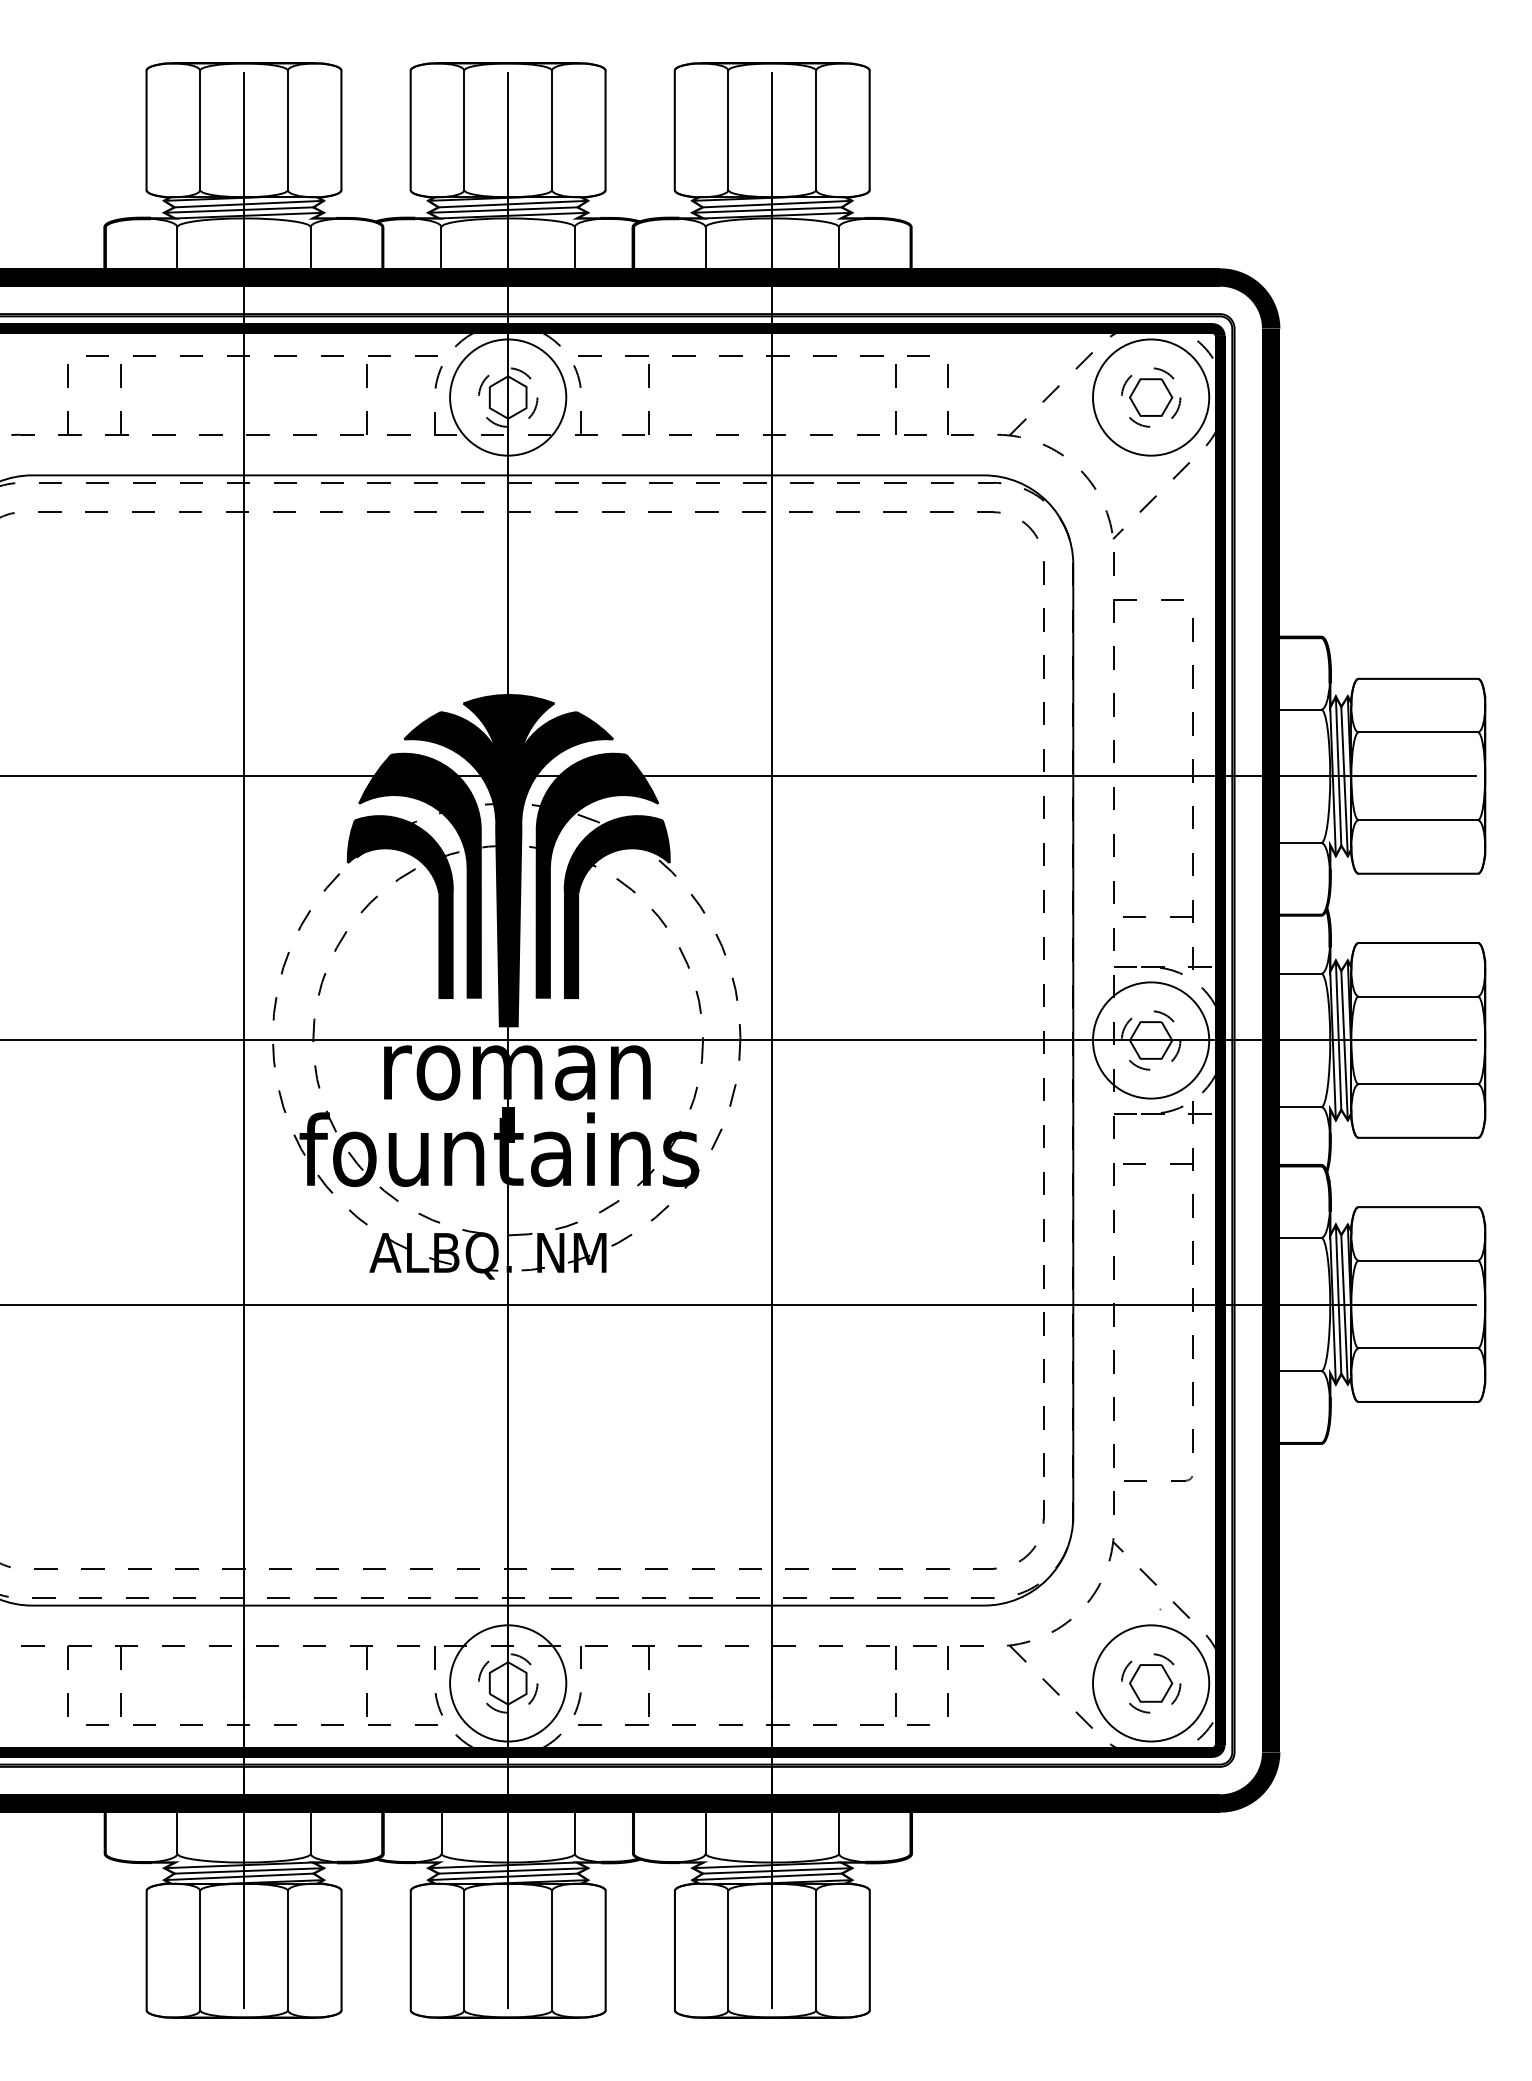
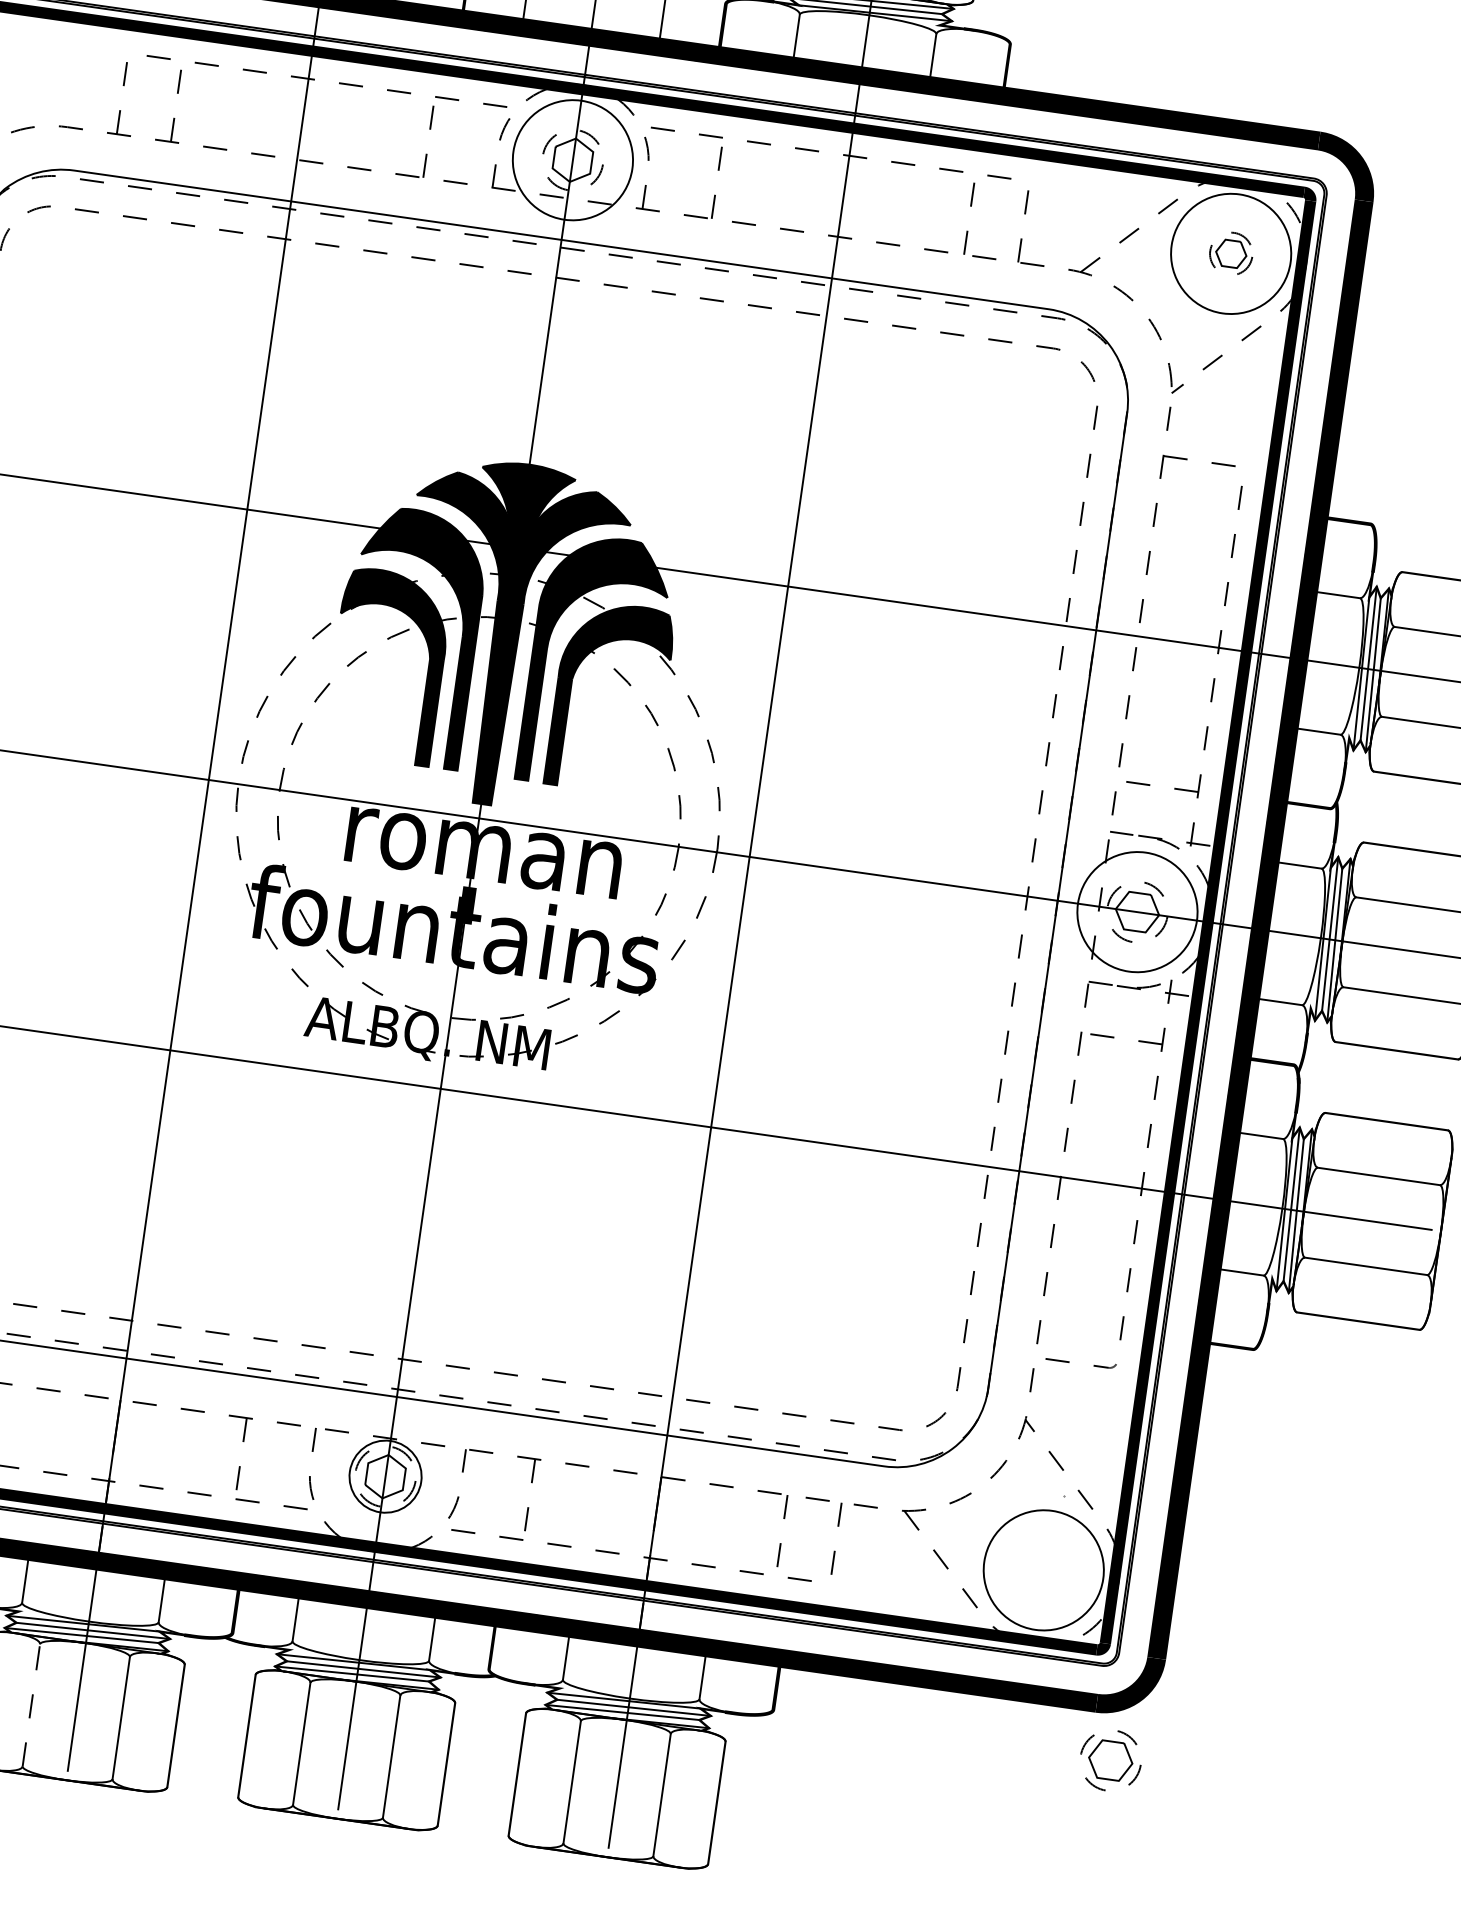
part: (1151, 397) -> (1231, 253), size x0.7
circle: (508, 1683) -> (385, 1476), size x0.6
part: (1151, 1683) -> (1111, 1760), moved
line: (200, 1950) -> (31, 1705), solid -> dashed

